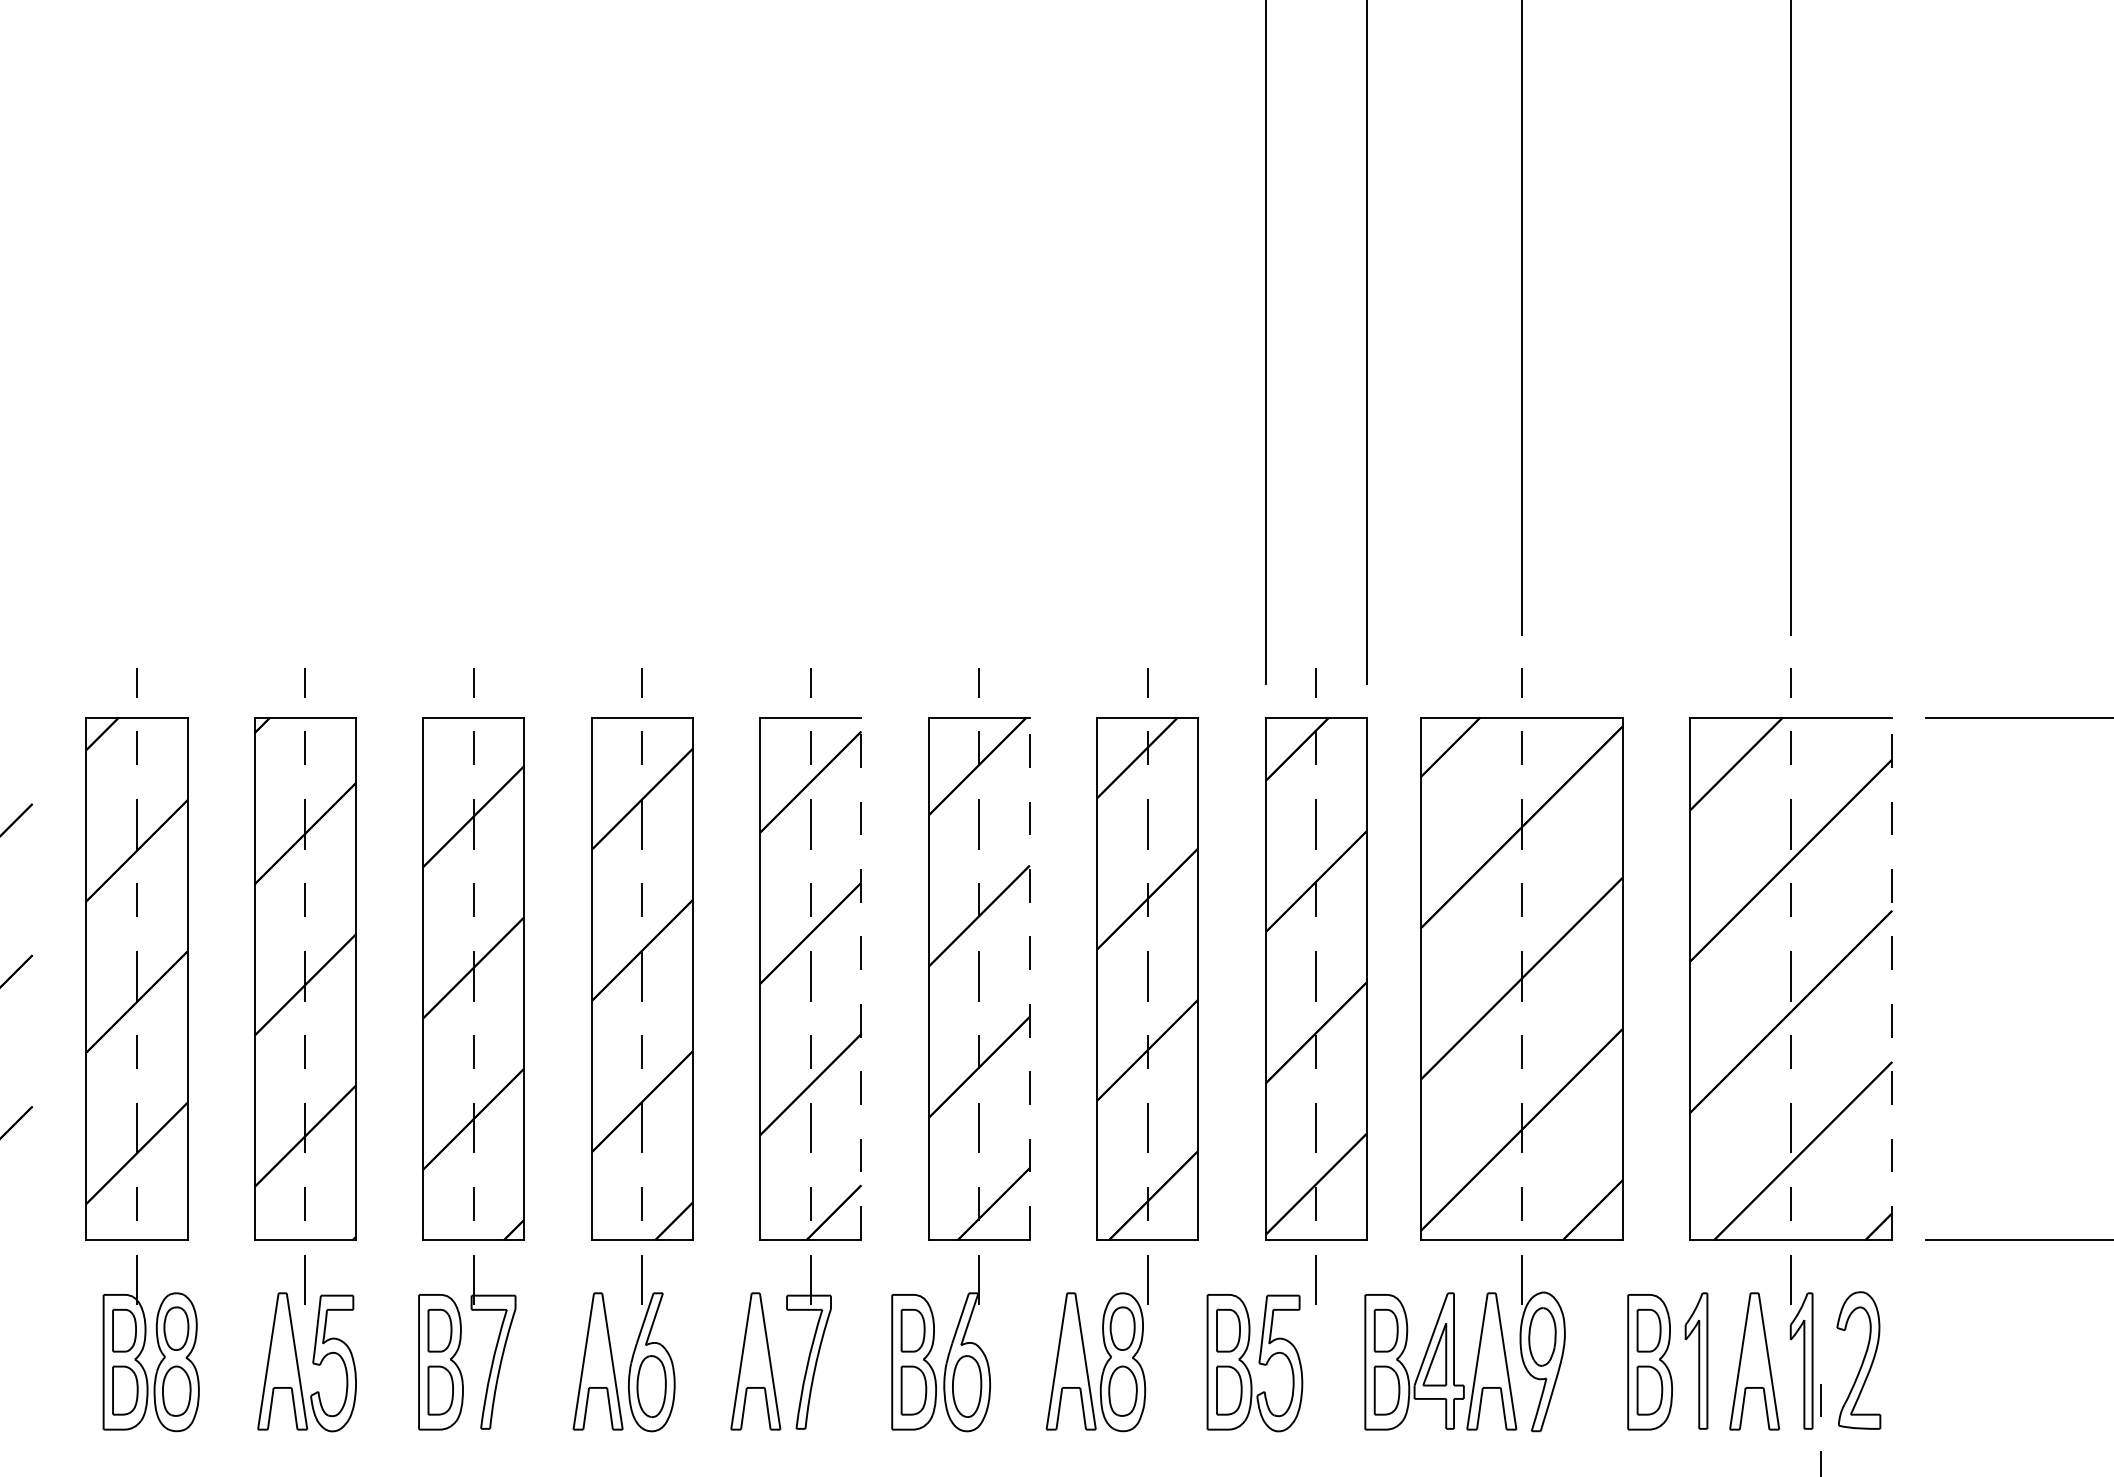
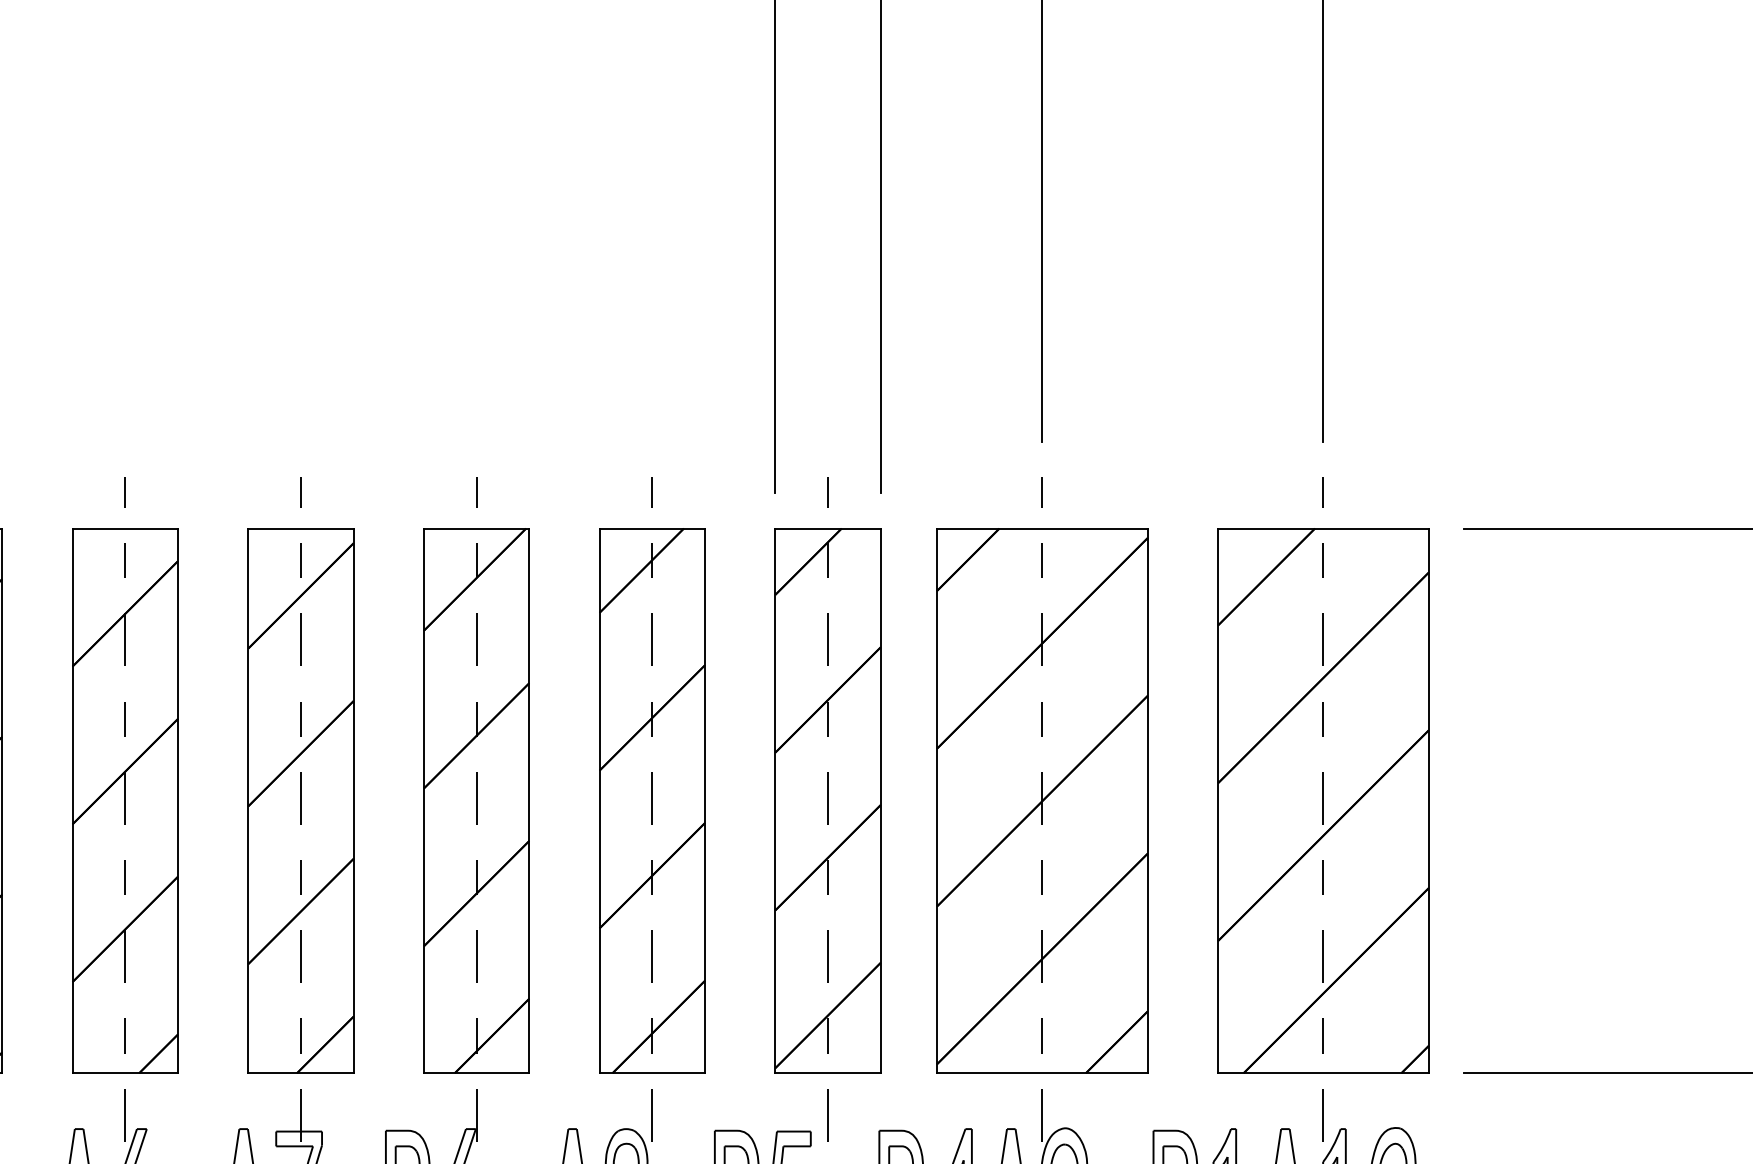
line: (861, 978) -> (353, 800), dashed -> solid
line: (1029, 978) -> (529, 800), dashed -> solid
line: (1892, 978) -> (1429, 800), dashed -> solid

